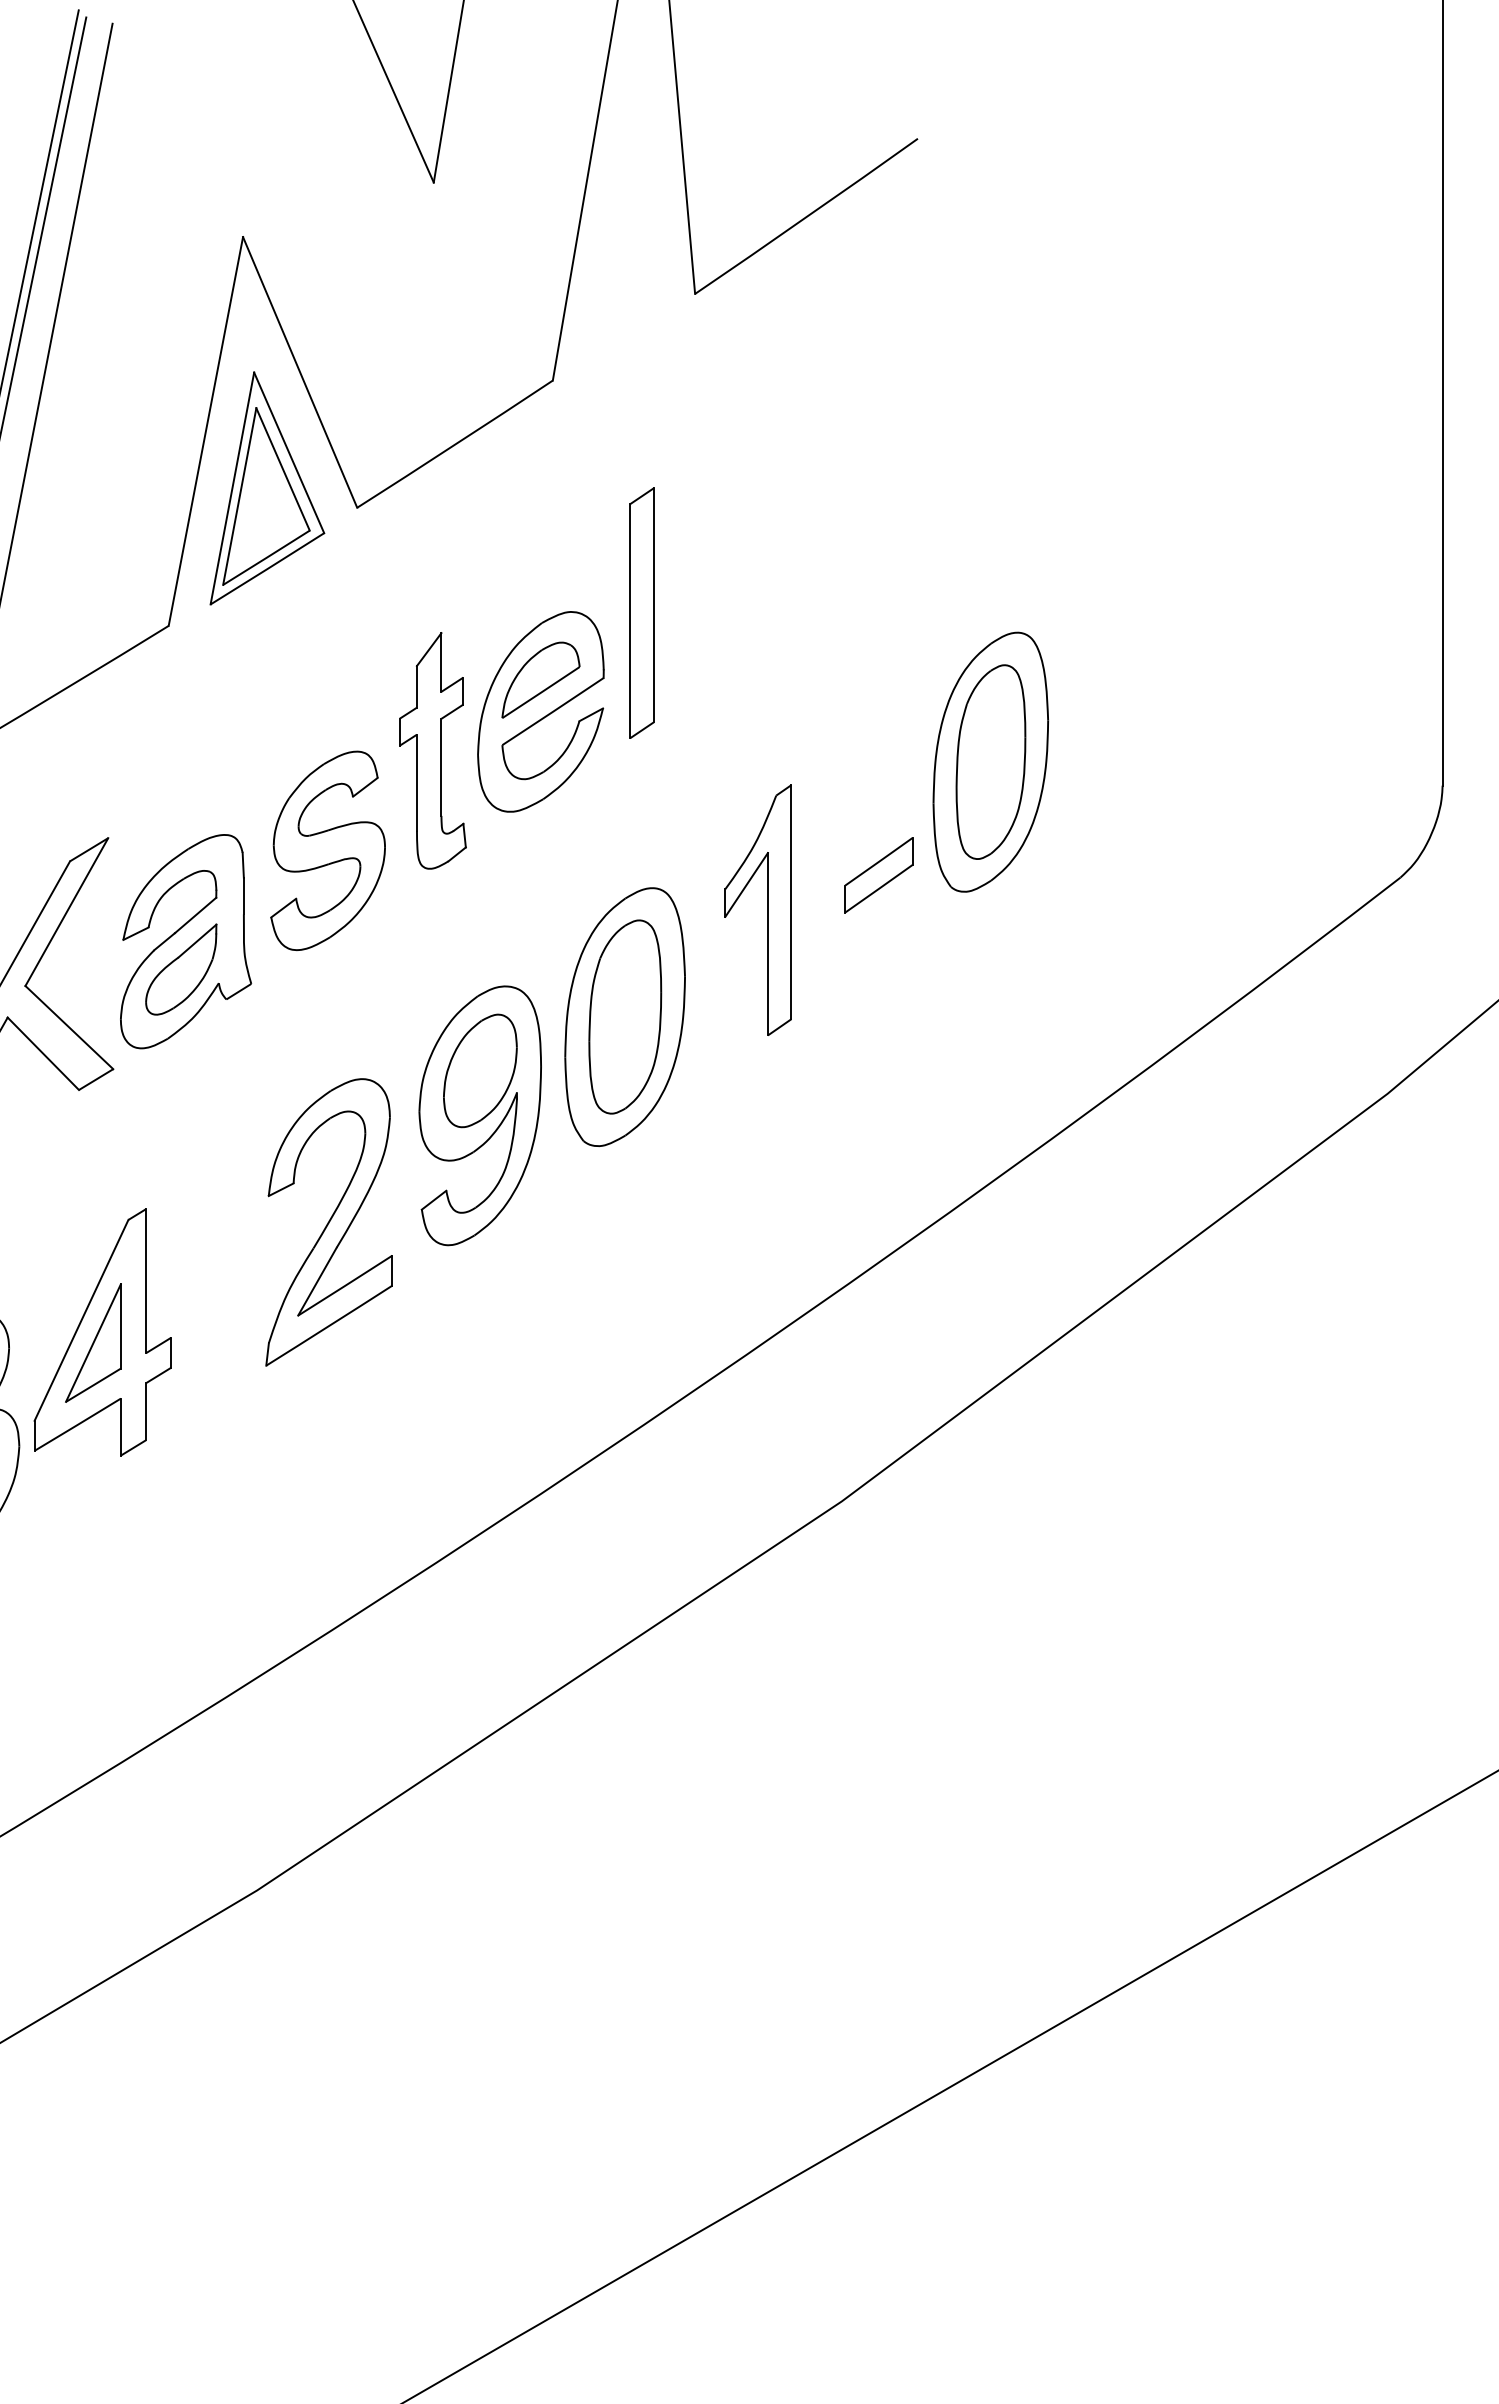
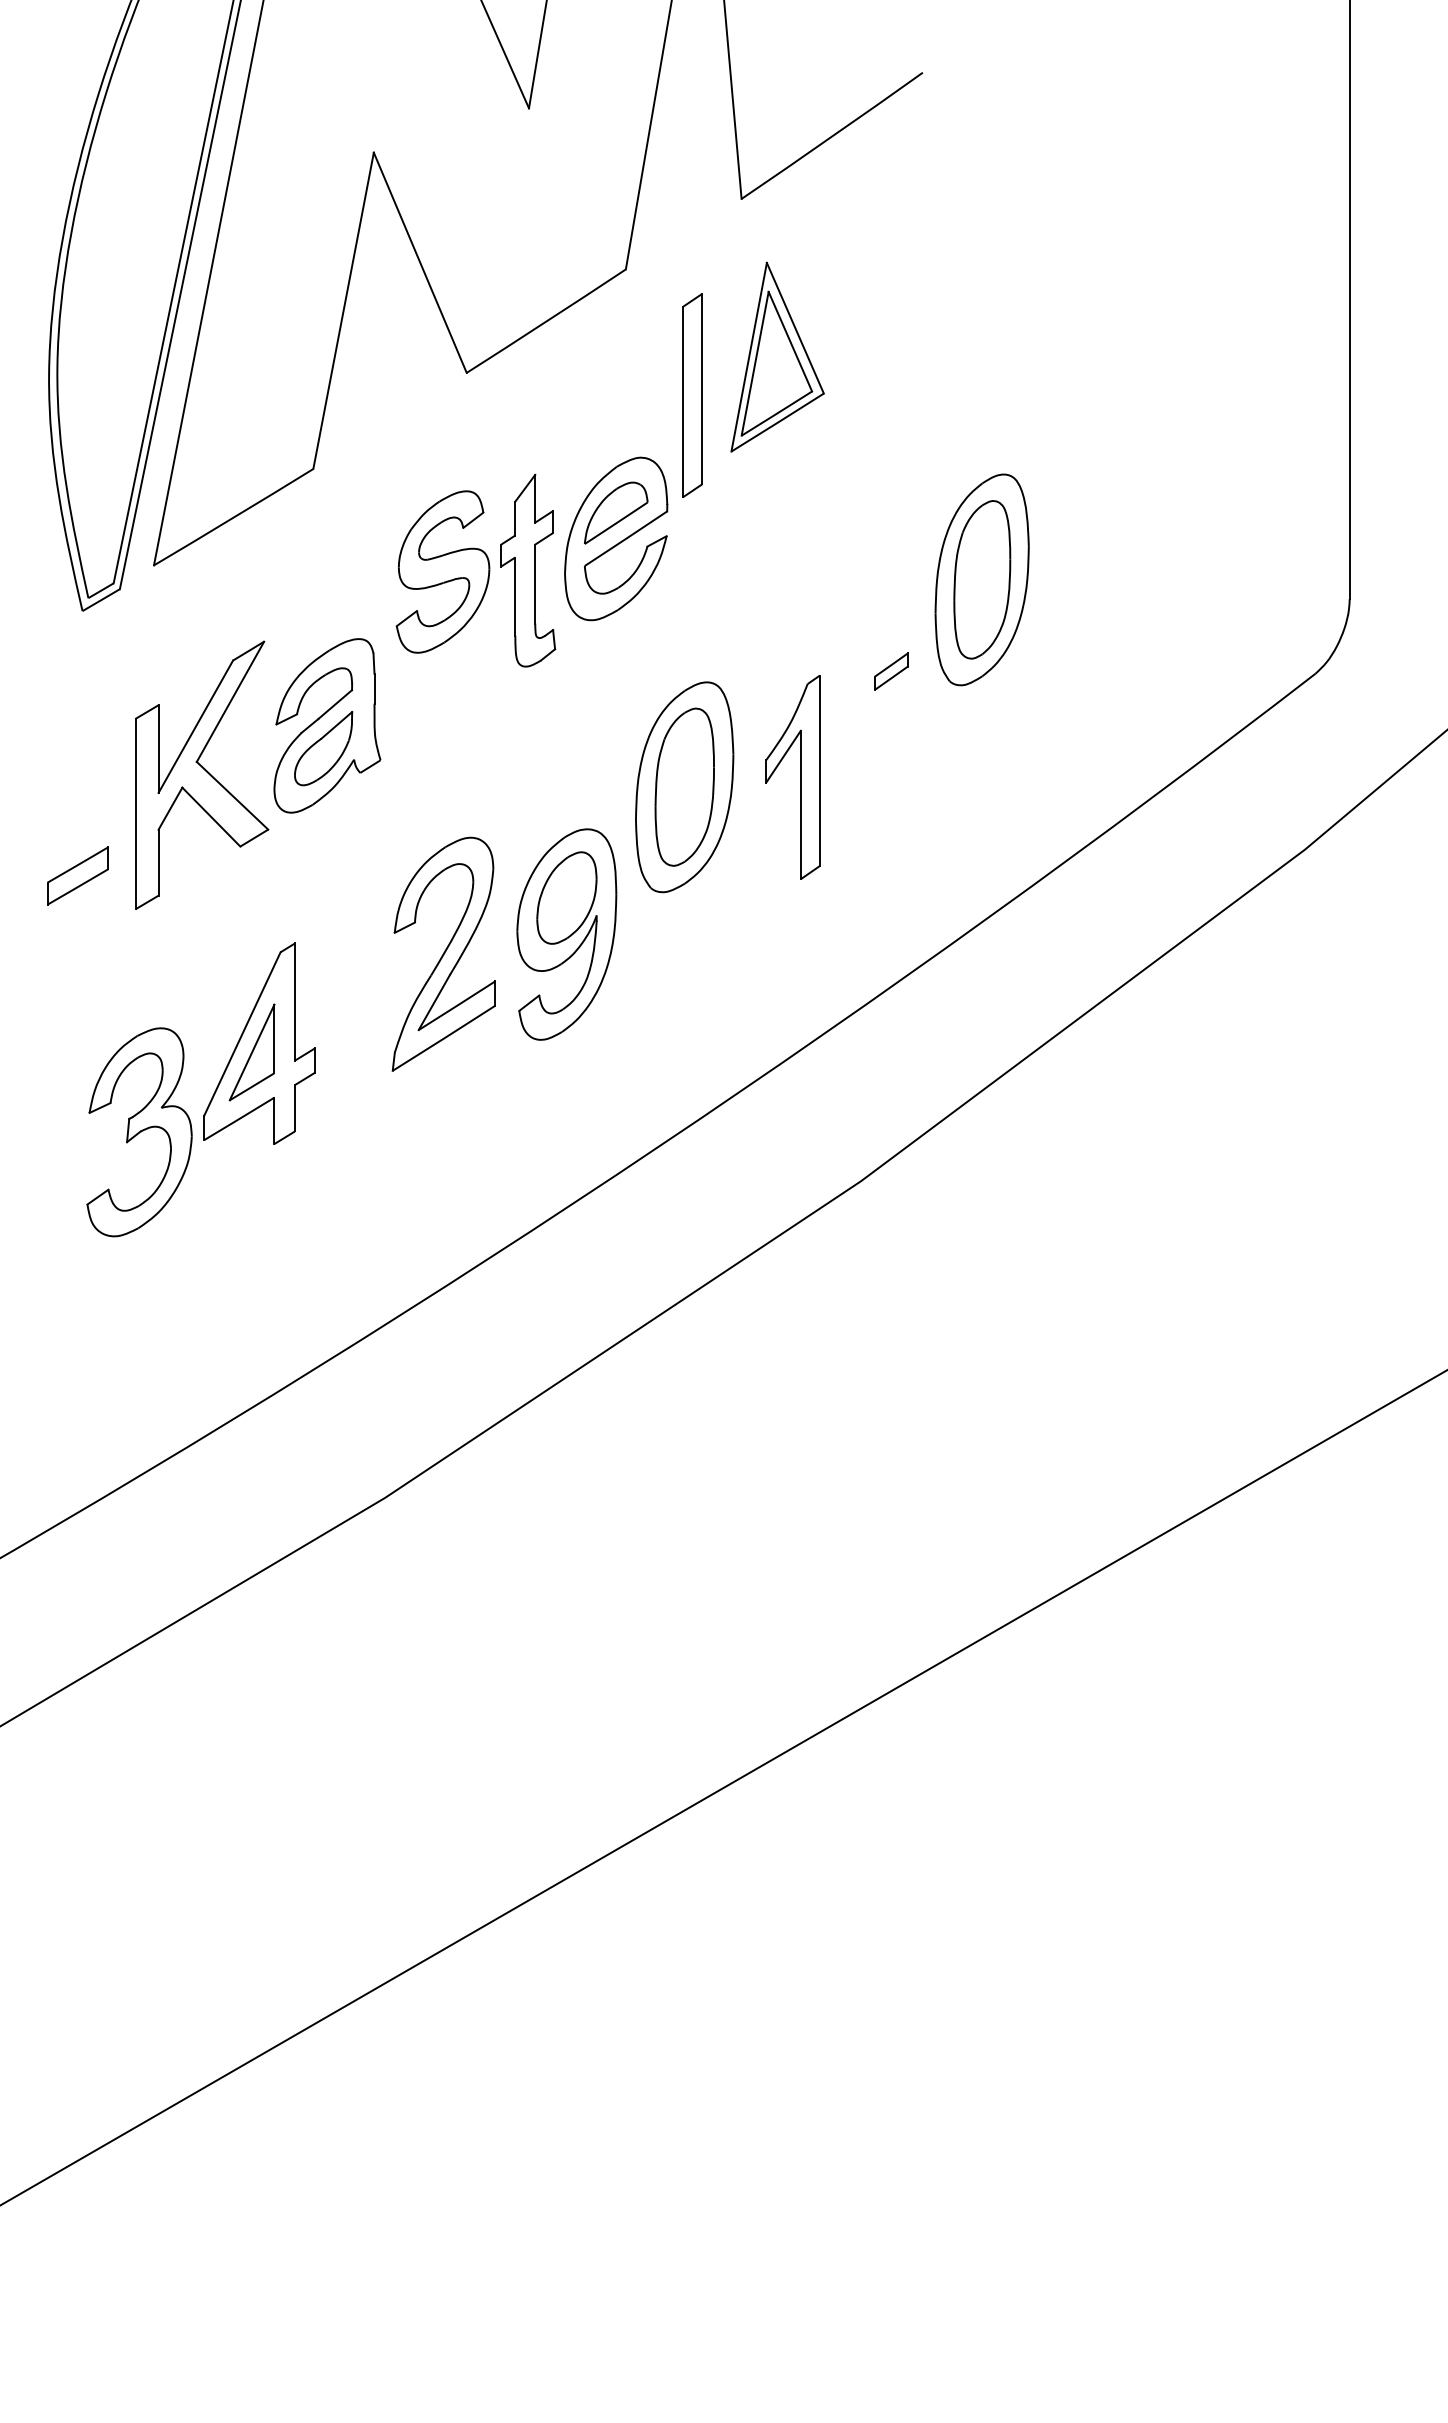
part: (267, 487) -> (777, 356), moved
part: (642, 612) -> (692, 395), moved
part: (327, 850) -> (442, 571), moved
part: (879, 874) -> (891, 671), size x0.6
part: (767, 910) -> (800, 777), moved
part: (479, 1115) -> (566, 934), moved

